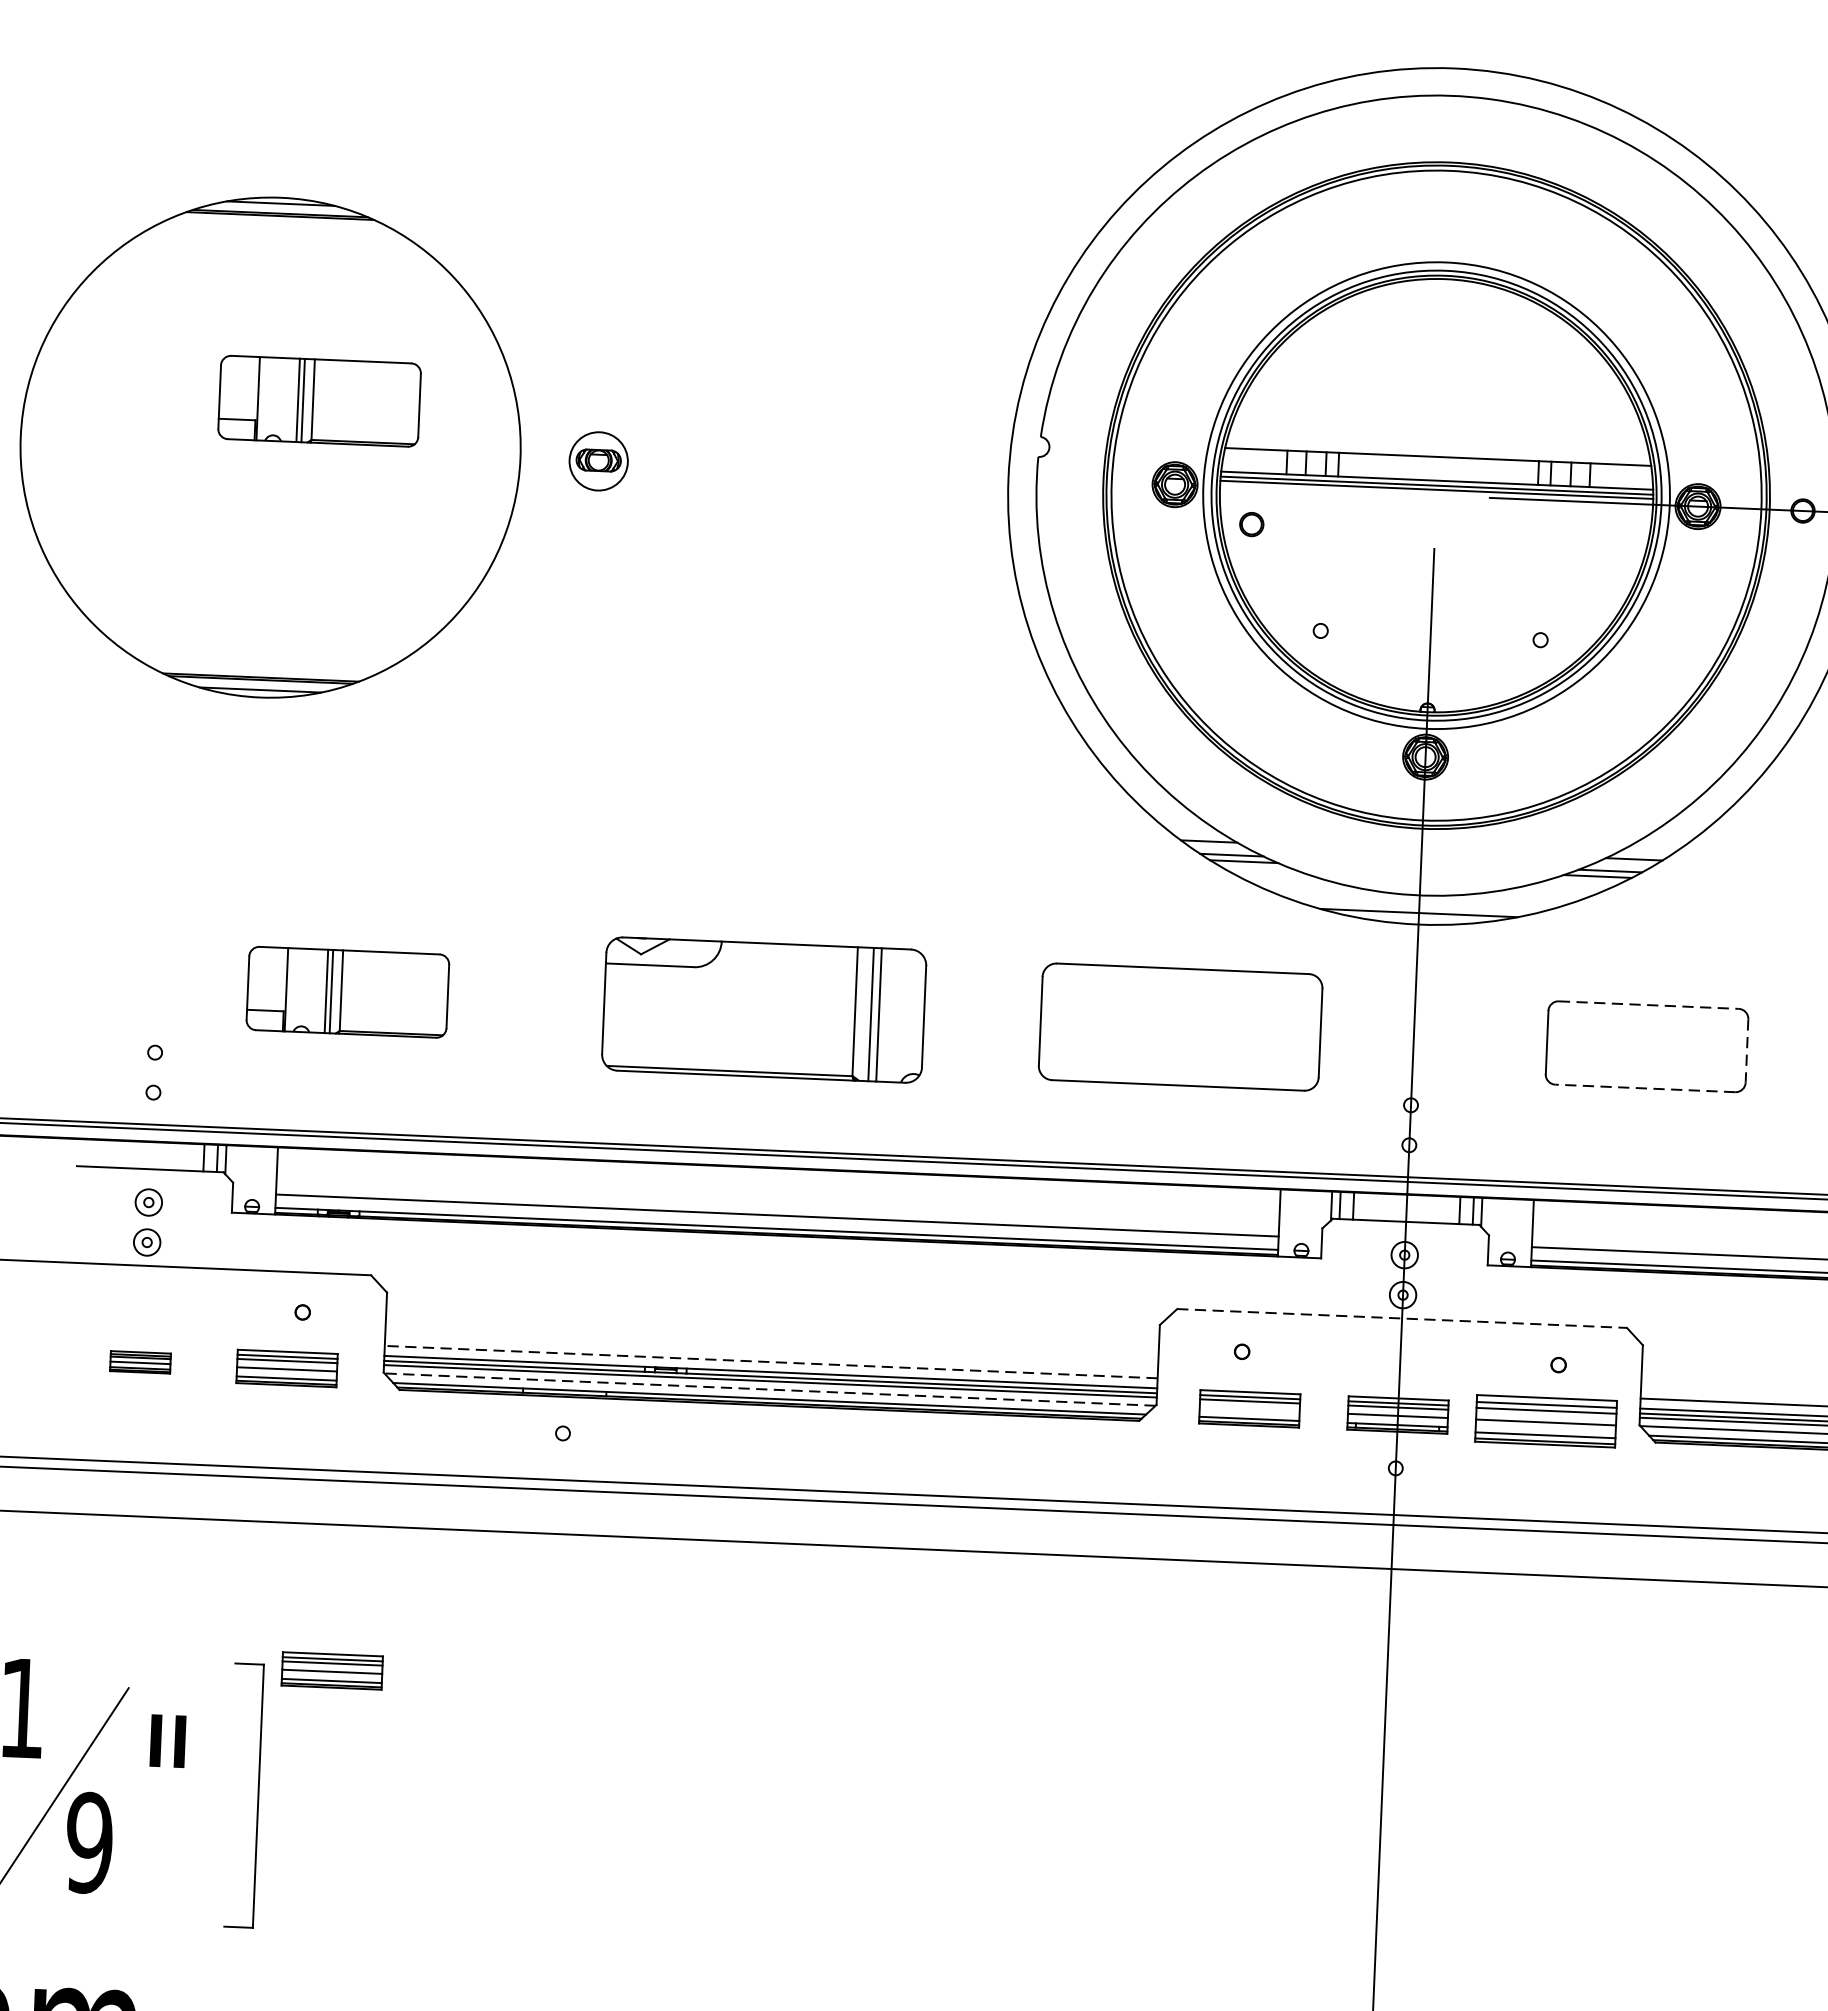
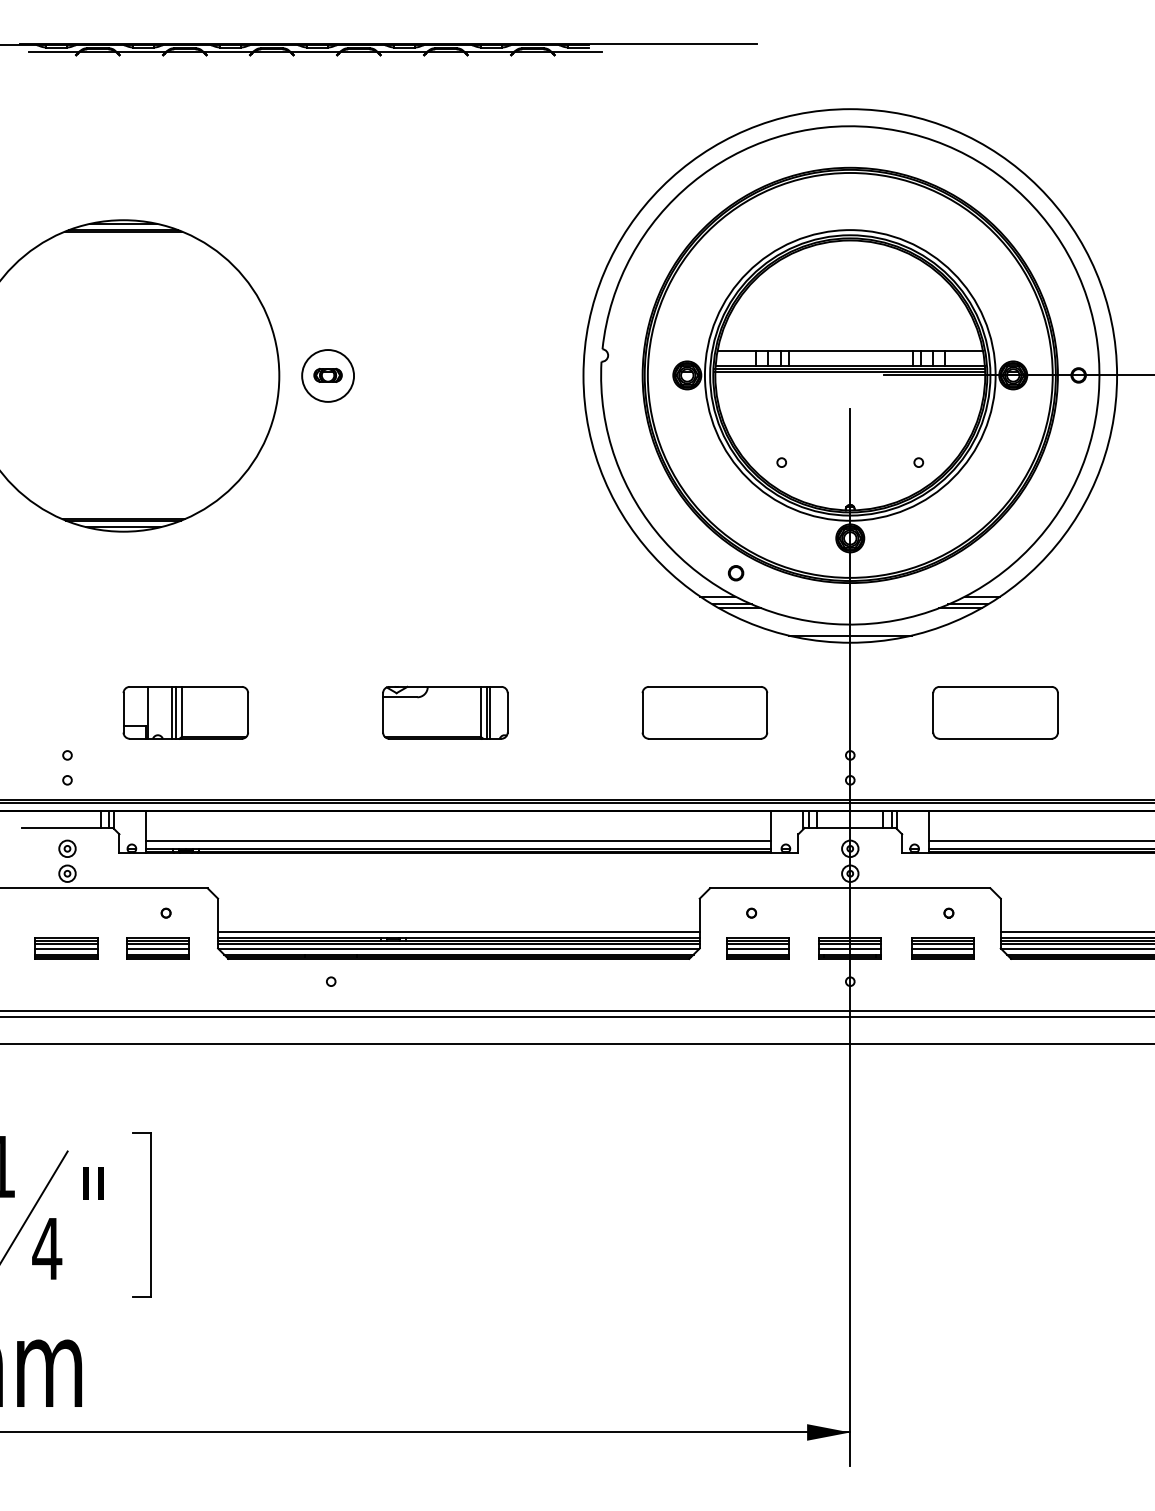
part: (319, 400) -> (152, 345), removed
circle: (599, 460) -> (328, 375), size x1.43
part: (1250, 524) -> (735, 573), moved
line: (1650, 1004) -> (996, 686), dashed -> solid
part: (764, 1009) -> (445, 712), size x0.62
part: (1180, 1026) -> (704, 712), size x0.71
line: (1746, 1050) -> (1057, 712), dashed -> solid
line: (1645, 1087) -> (995, 738), dashed -> solid
line: (1402, 1318) -> (850, 888), dashed -> solid
line: (770, 1361) -> (458, 931), dashed -> solid
part: (140, 1362) -> (66, 948), size x1.67
line: (769, 1390) -> (458, 949), dashed -> solid
line: (1249, 1410) -> (757, 949), added
part: (1545, 1421) -> (942, 948), size x0.71
part: (331, 1670) -> (193, 1135), removed
text: (89, 1842) -> (47, 1248), 9 -> 4

